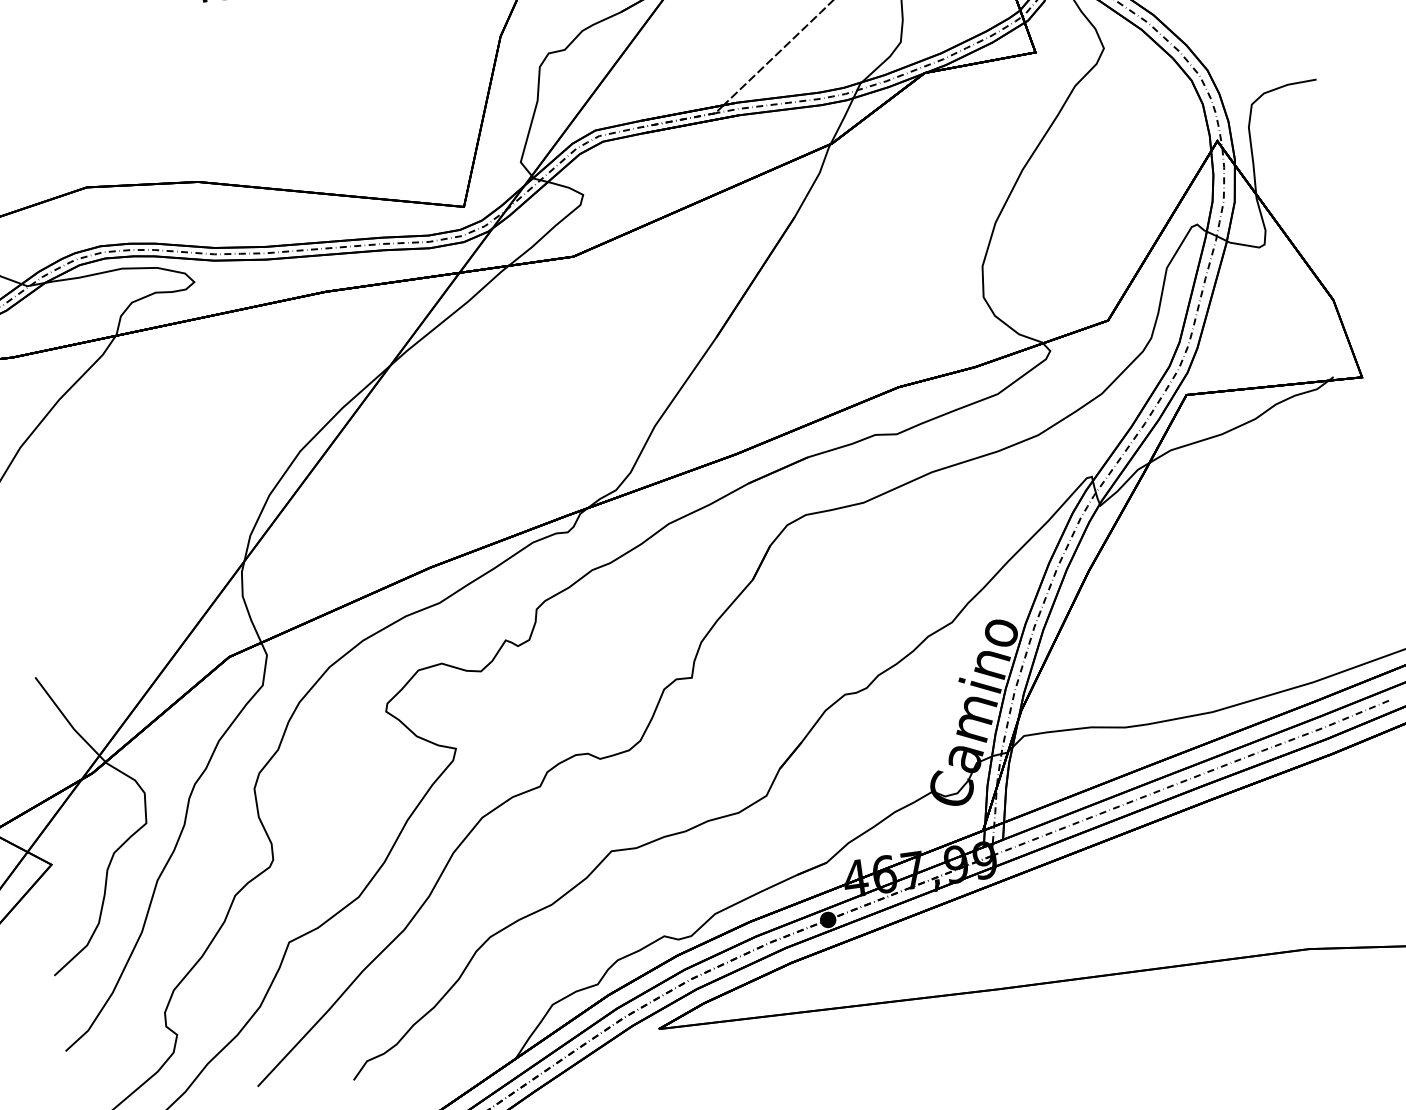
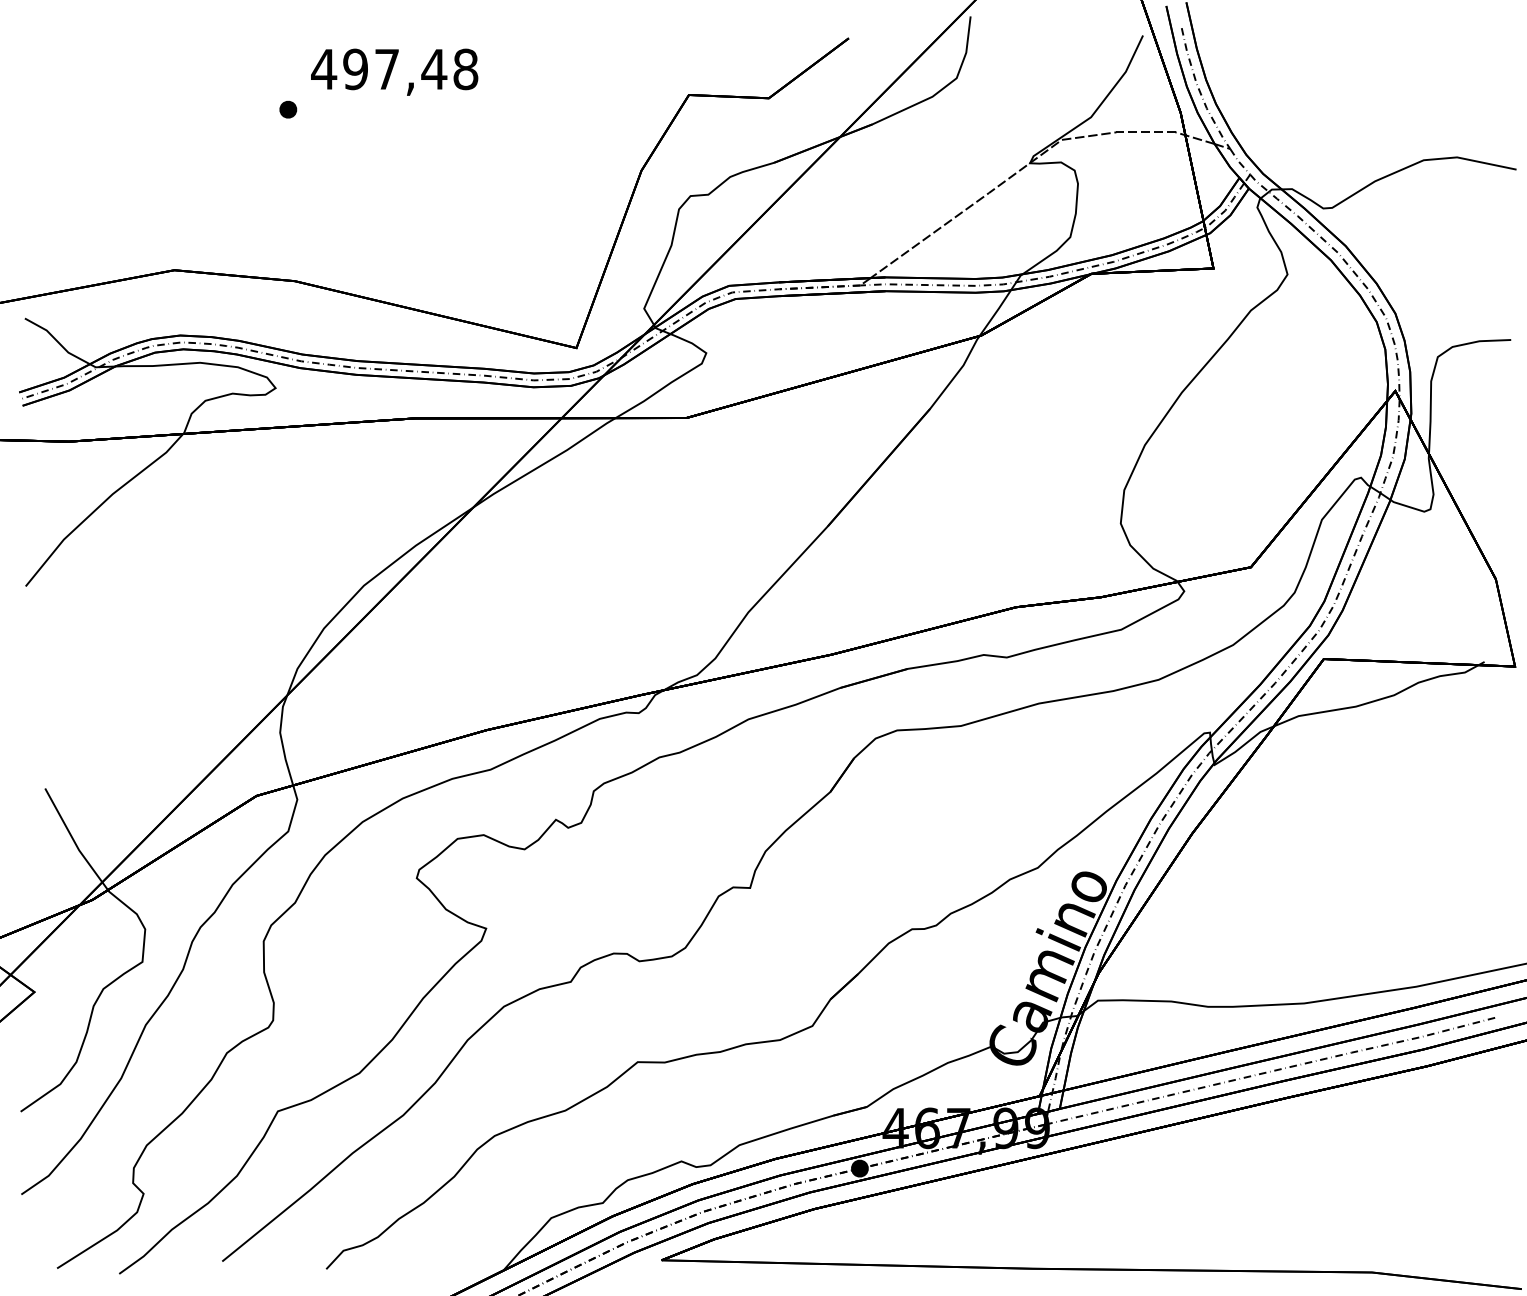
part: (170, 25) -> (288, 109), added

